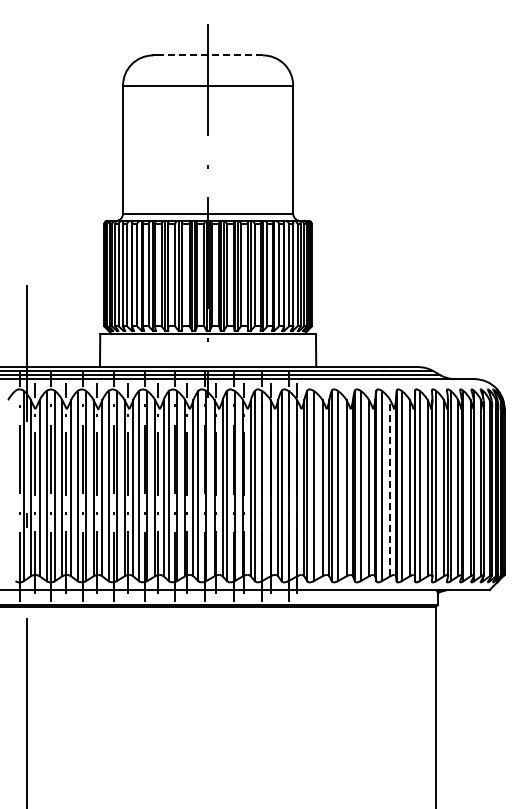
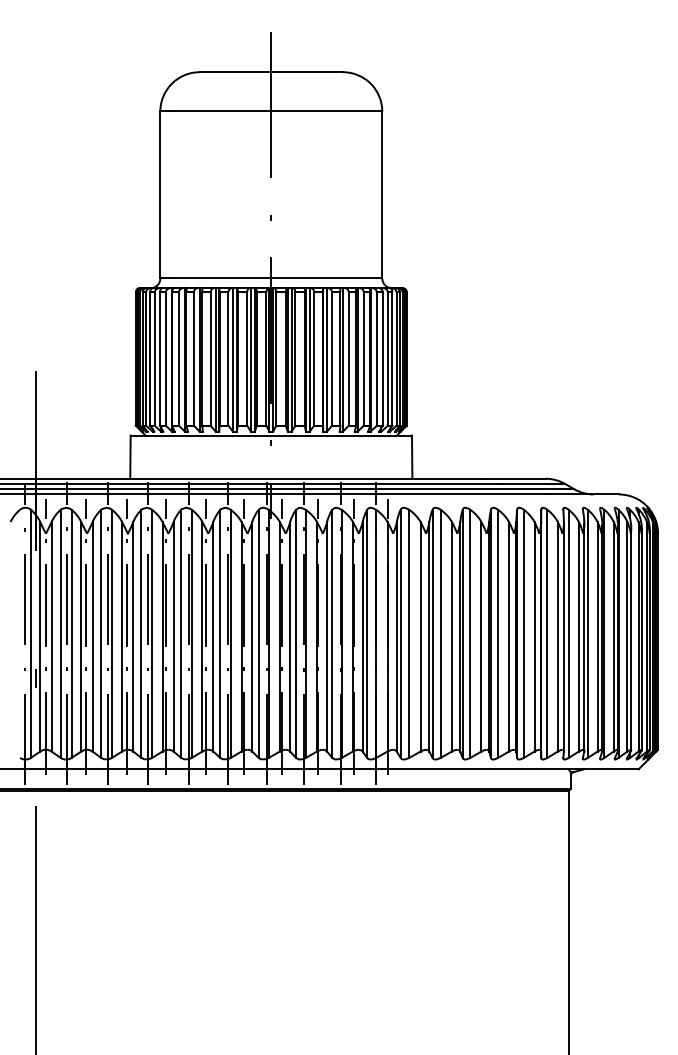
line: (211, 55) -> (275, 72), dashed -> solid
line: (390, 488) -> (509, 637), dashed -> solid

